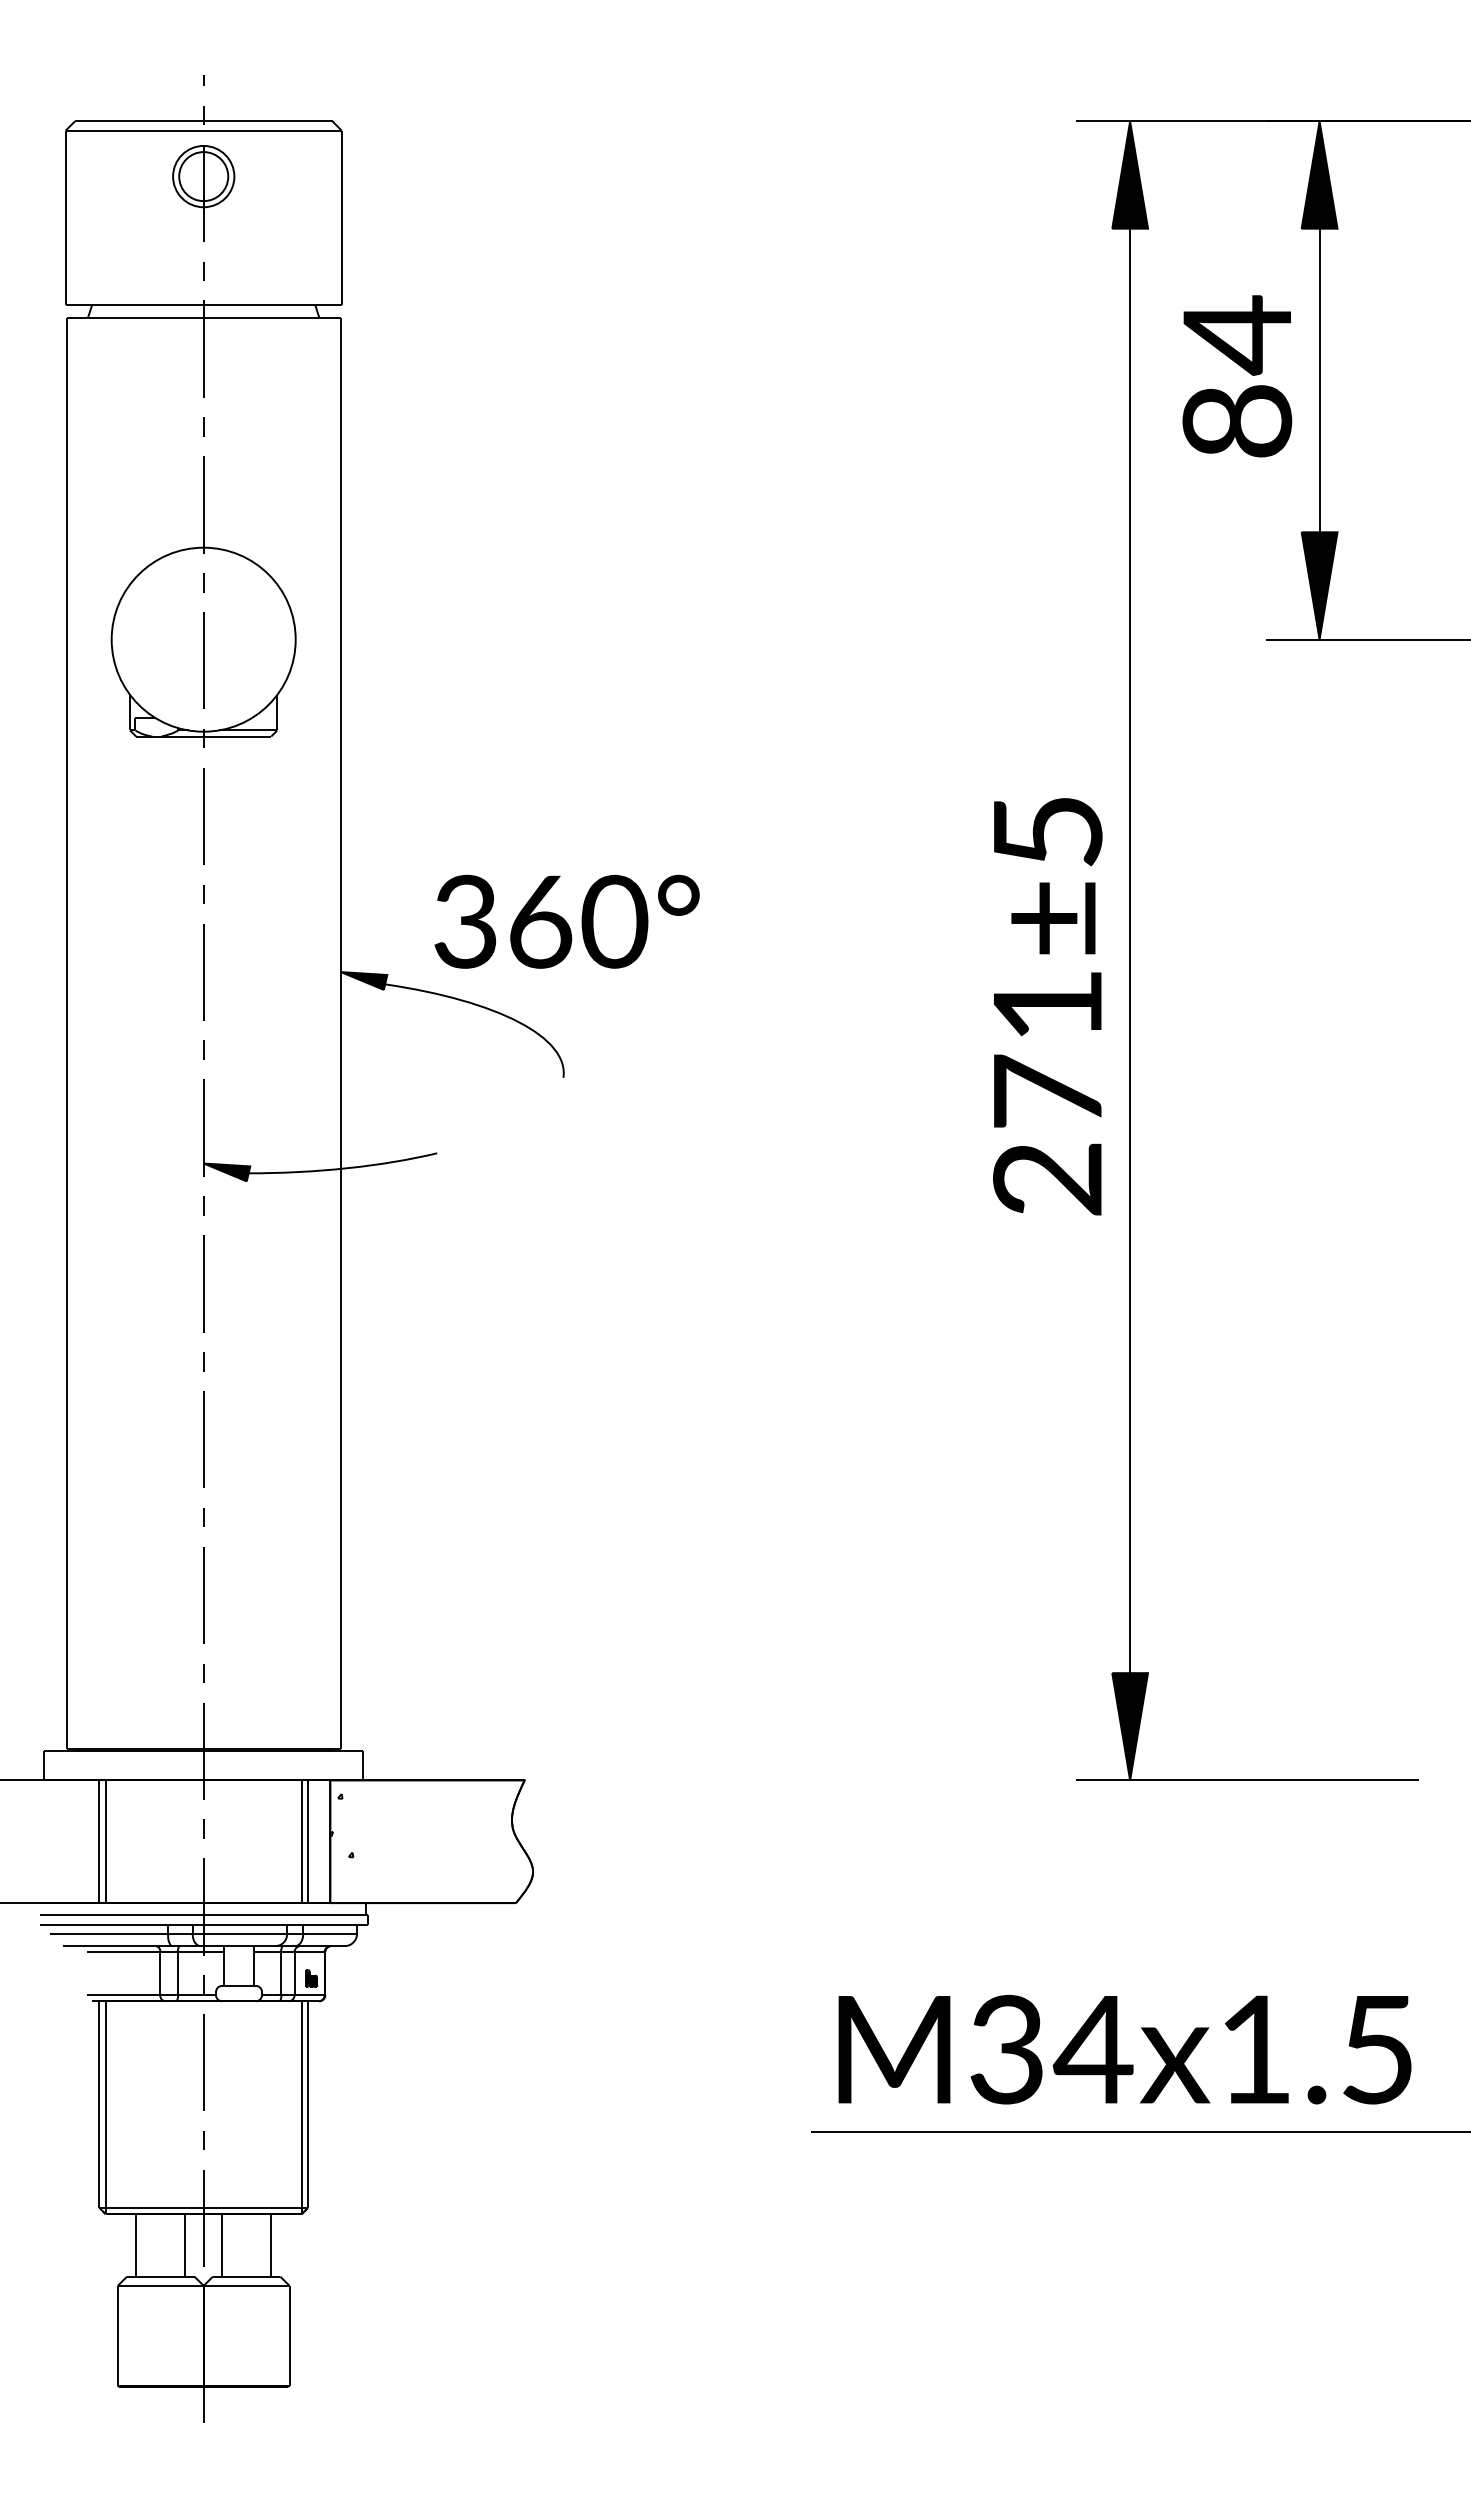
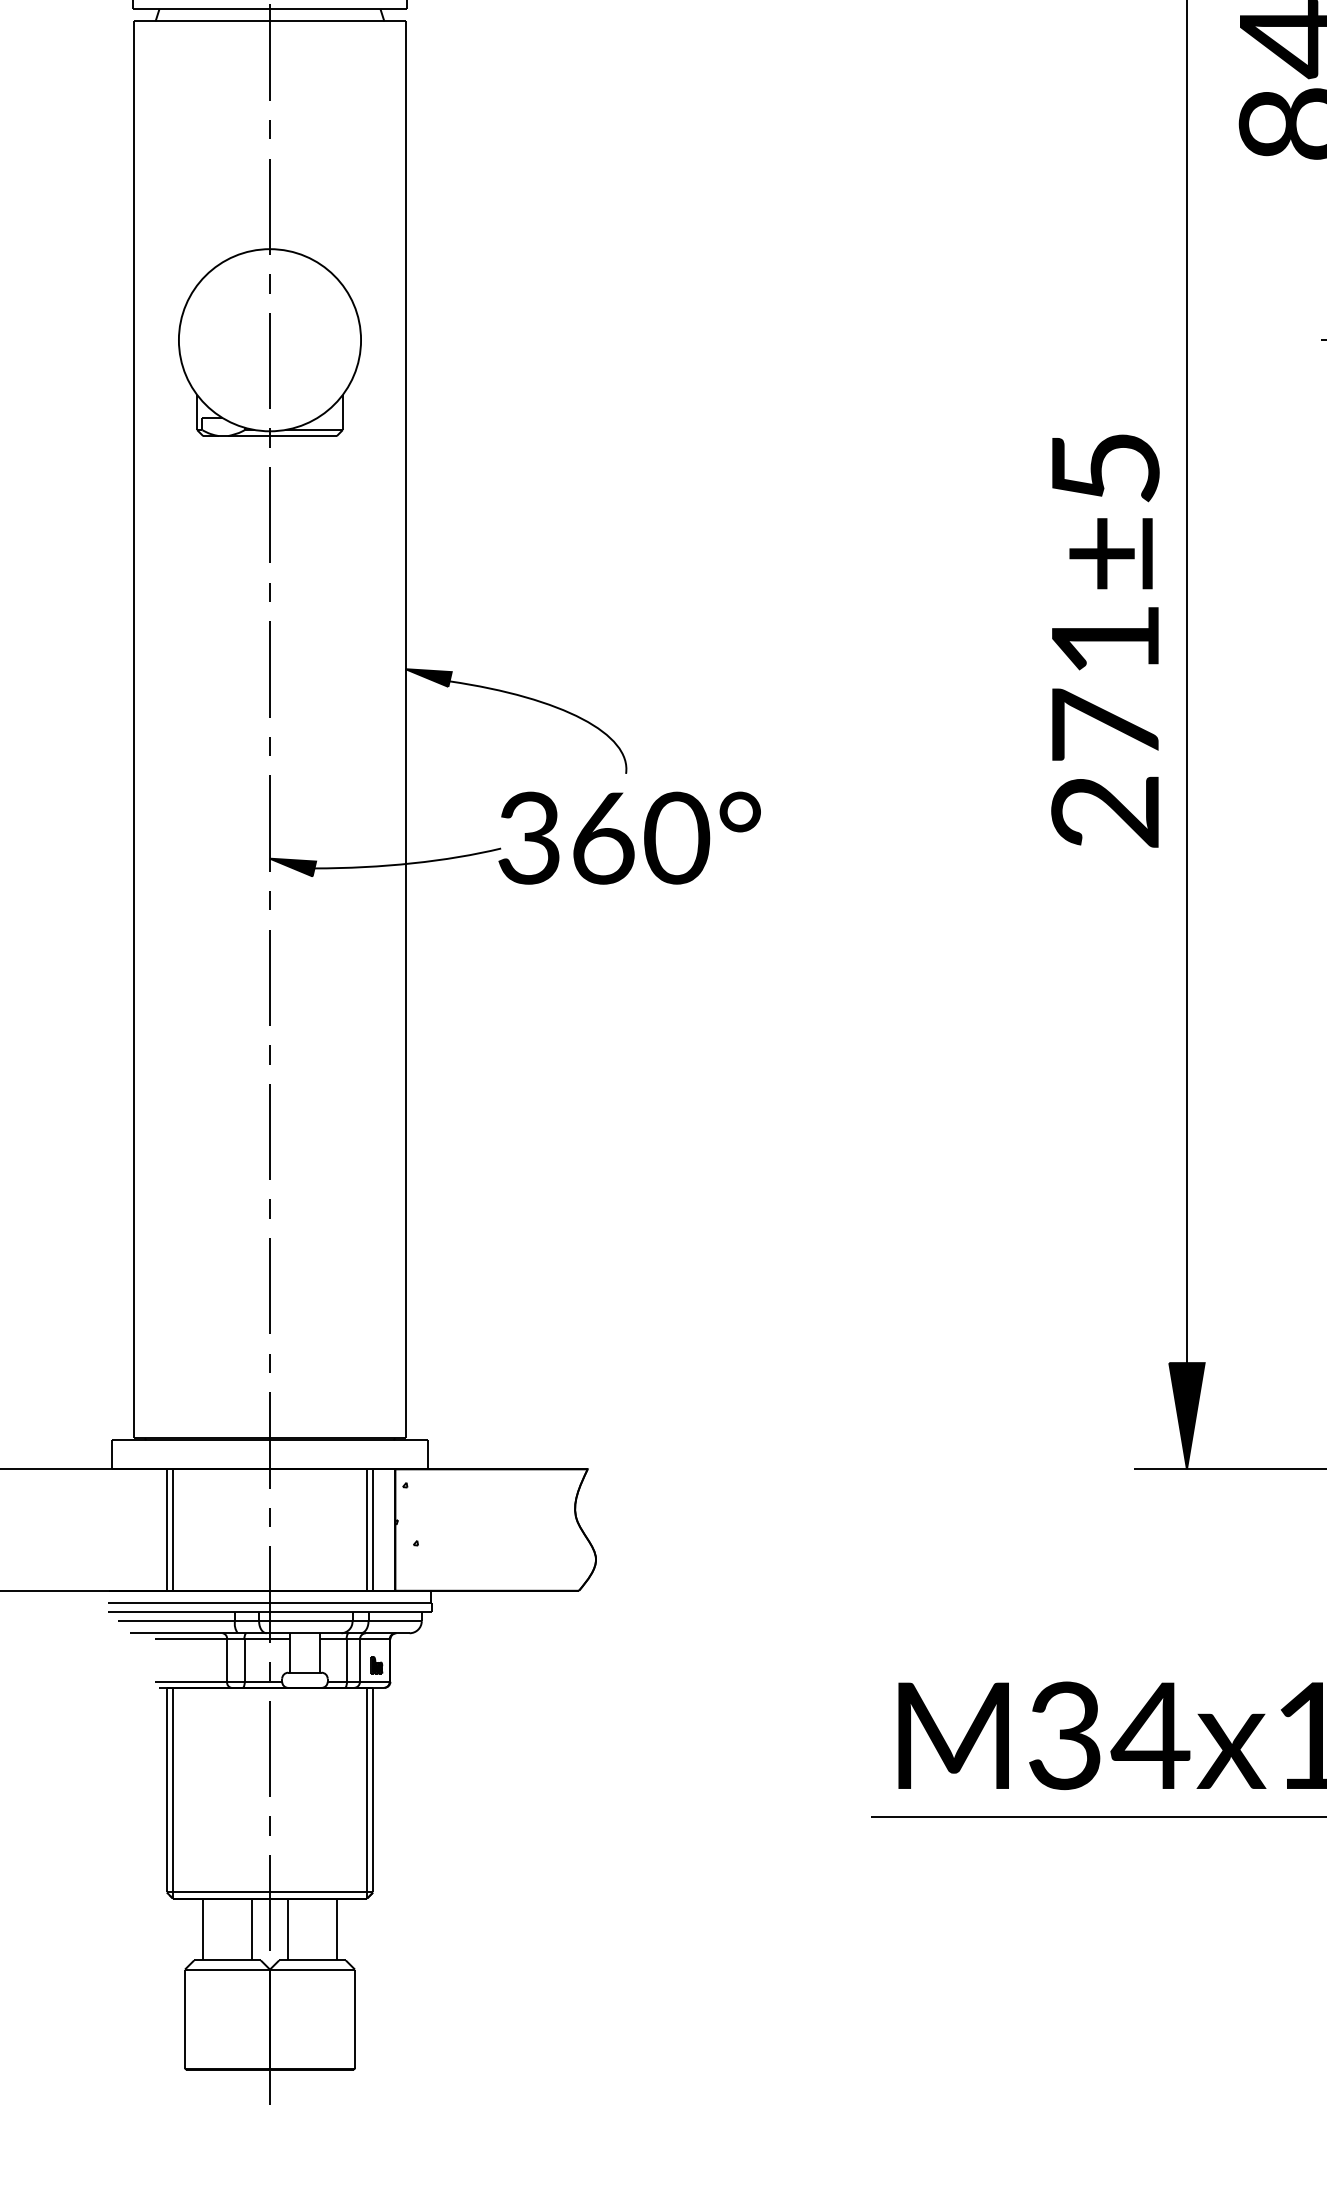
text: (566, 921) -> (629, 837), moved
text: (1047, 1006) -> (1105, 640), moved

